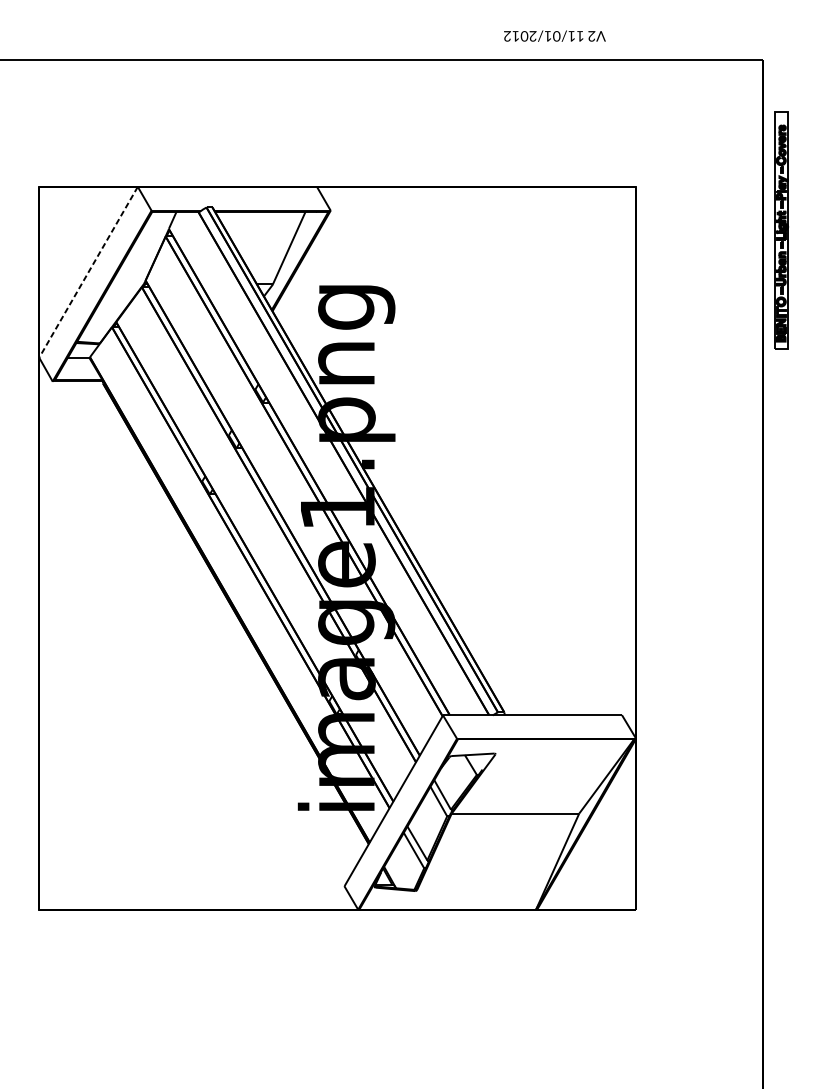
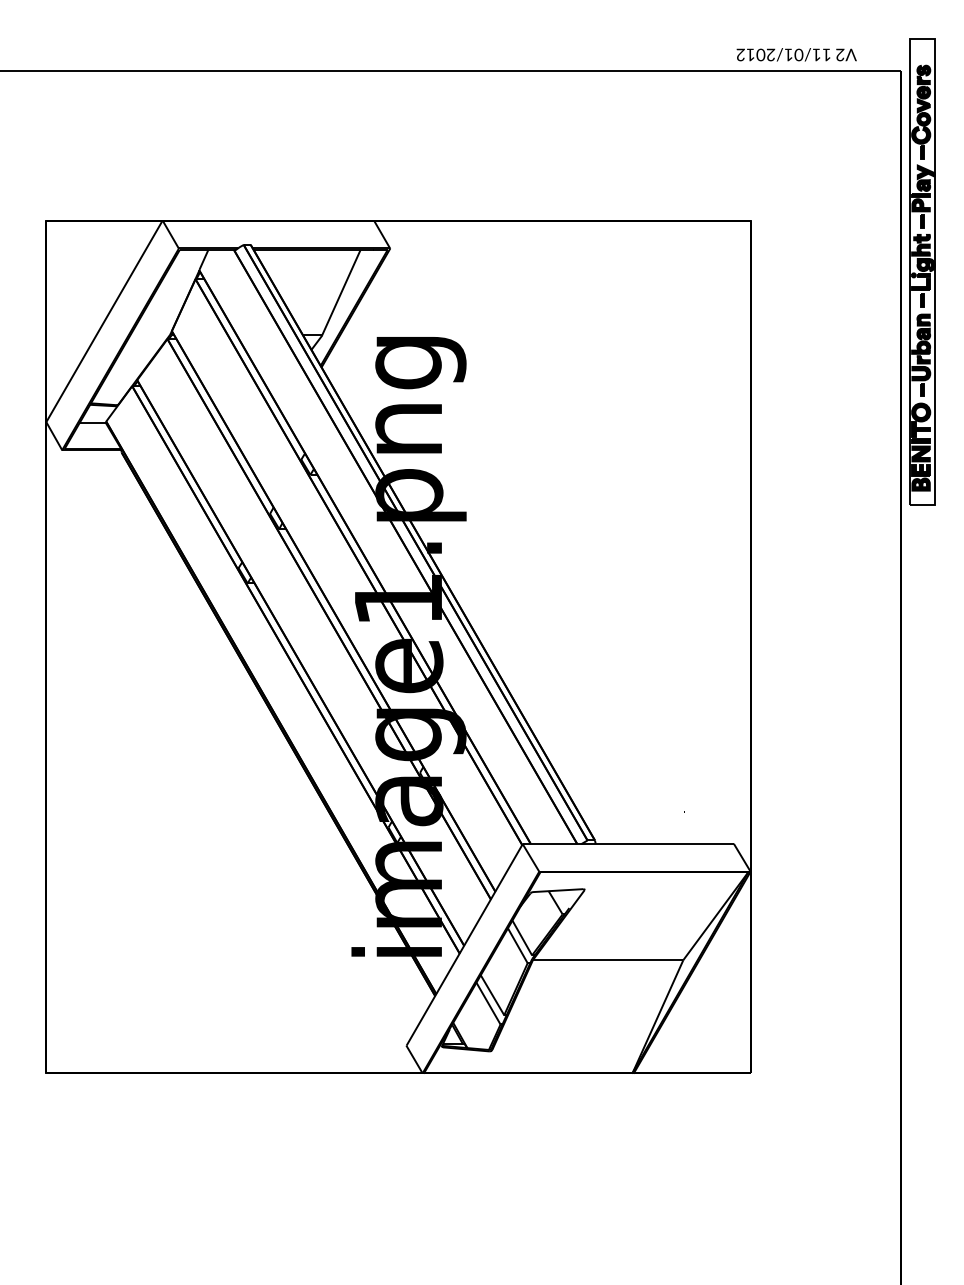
text: (554, 35) -> (796, 54), moved
part: (781, 230) -> (922, 271), size x1.67
line: (88, 272) -> (104, 321), dashed -> solid

